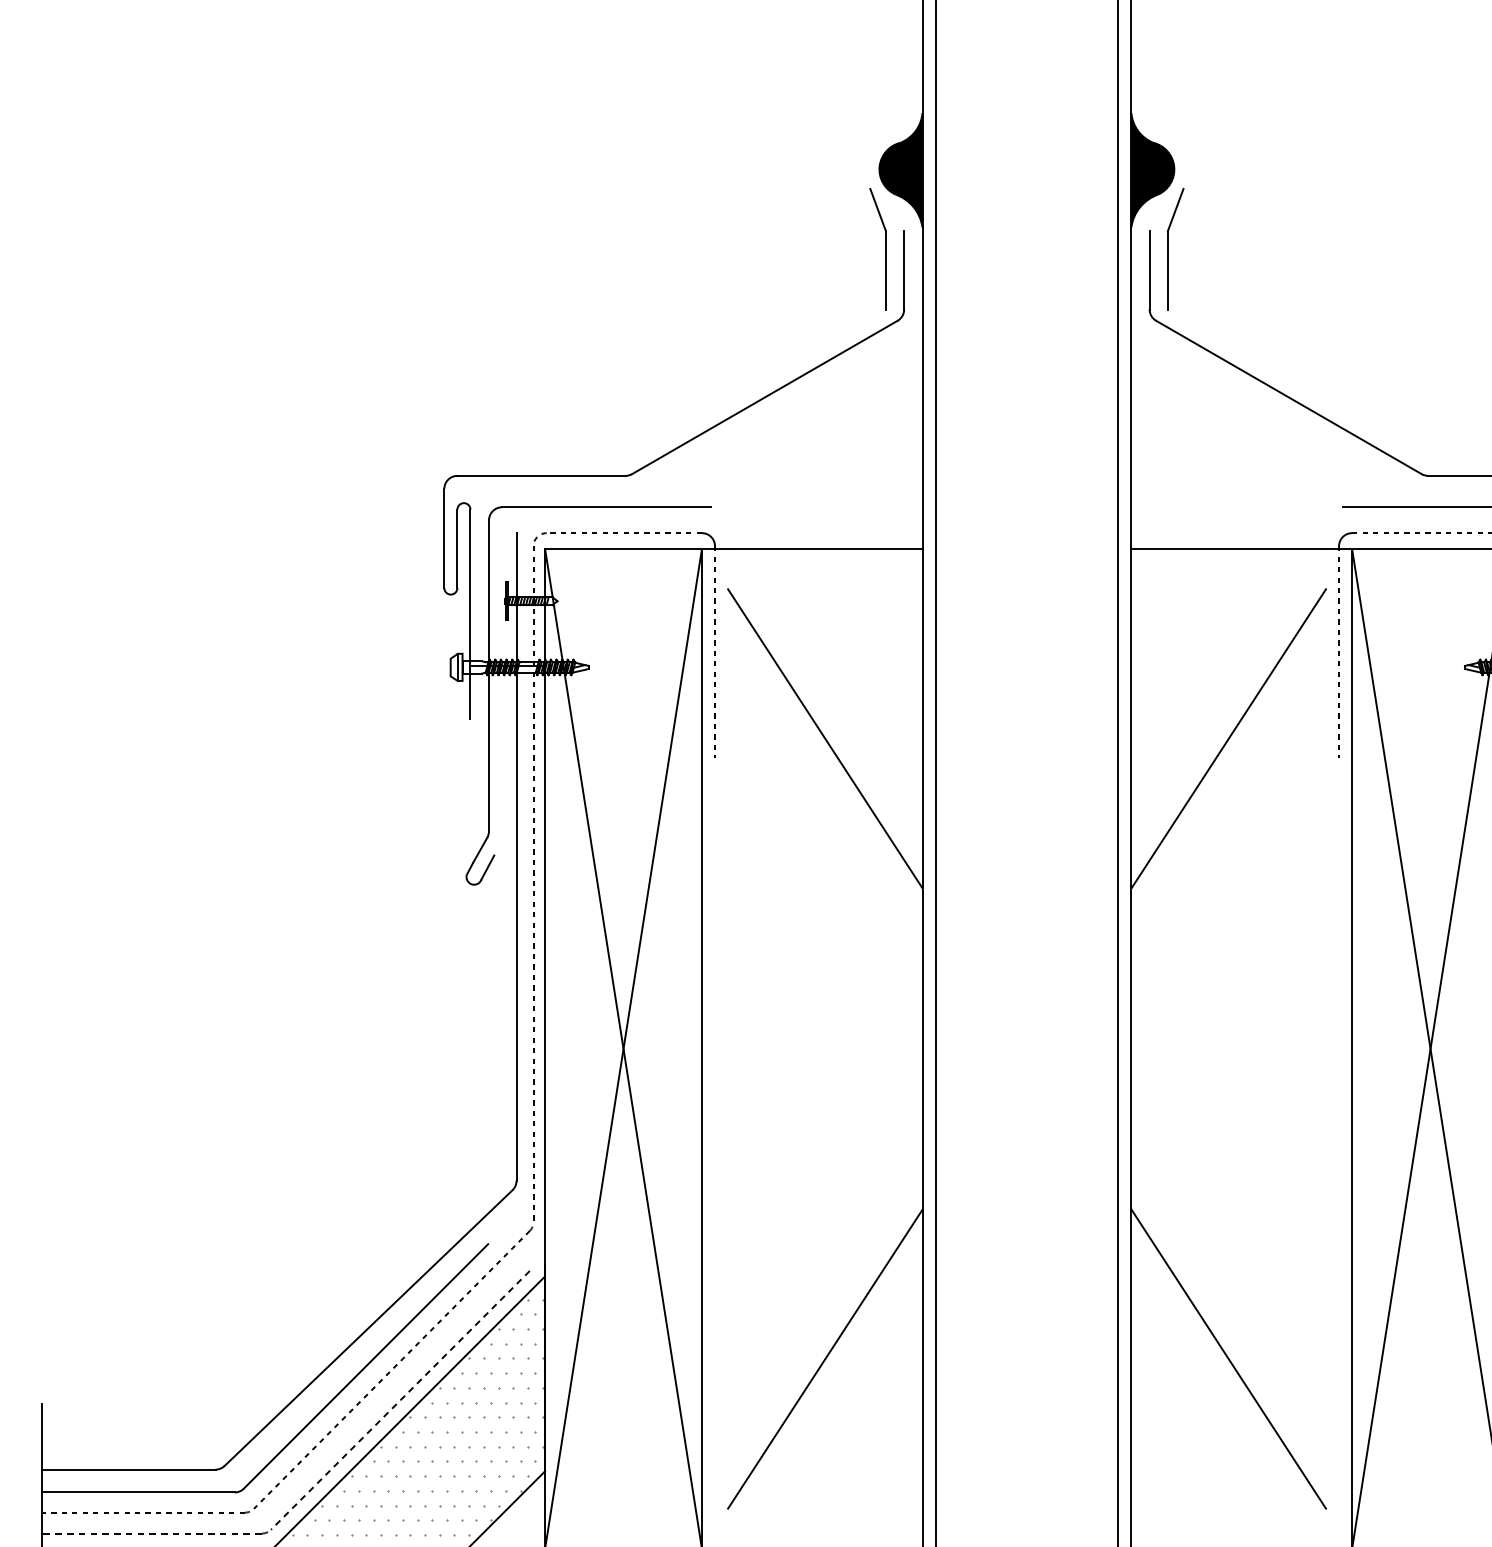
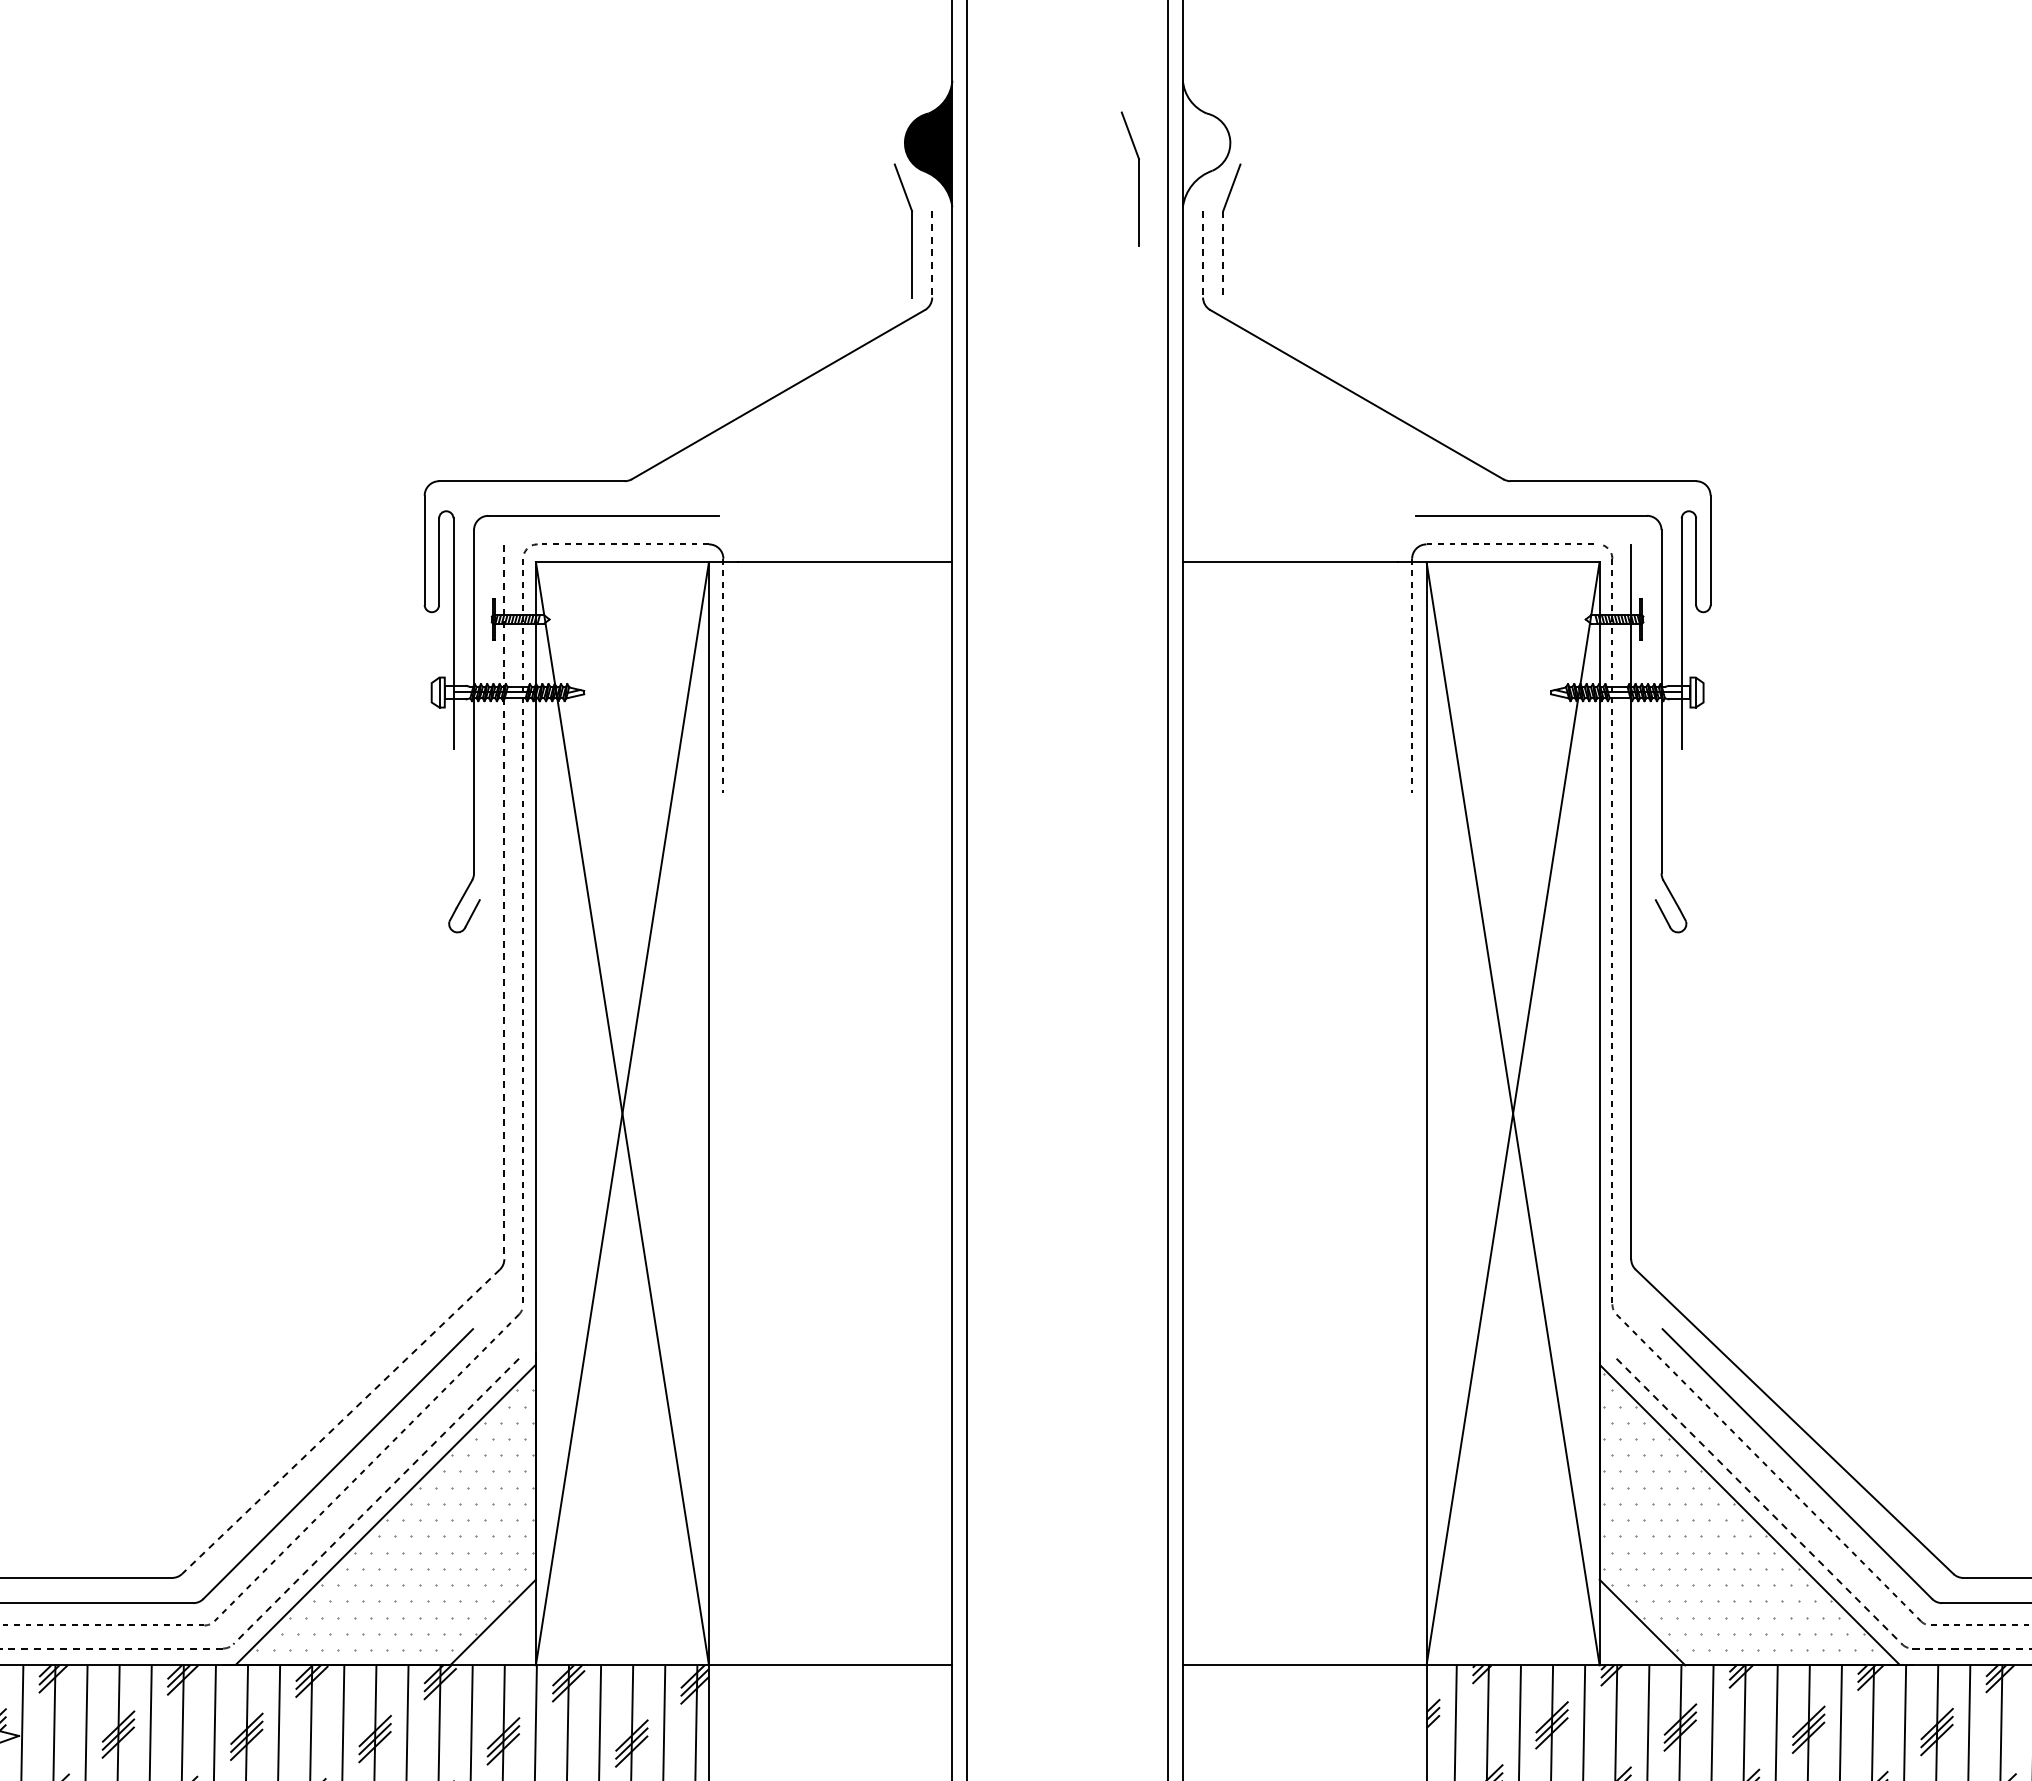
fill: (1152, 169) -> (1206, 143), removed
part: (1091, 201) -> (1138, 178), added
line: (904, 270) -> (932, 254), solid -> dashed
line: (1150, 270) -> (1203, 254), solid -> dashed
line: (1168, 270) -> (1223, 254), solid -> dashed
line: (824, 738) -> (844, 771), removed
line: (1227, 738) -> (1289, 771), removed
line: (516, 857) -> (504, 902), solid -> dashed
line: (368, 1327) -> (341, 1421), solid -> dashed
line: (824, 1358) -> (844, 1455), removed
line: (1227, 1358) -> (1289, 1455), removed

